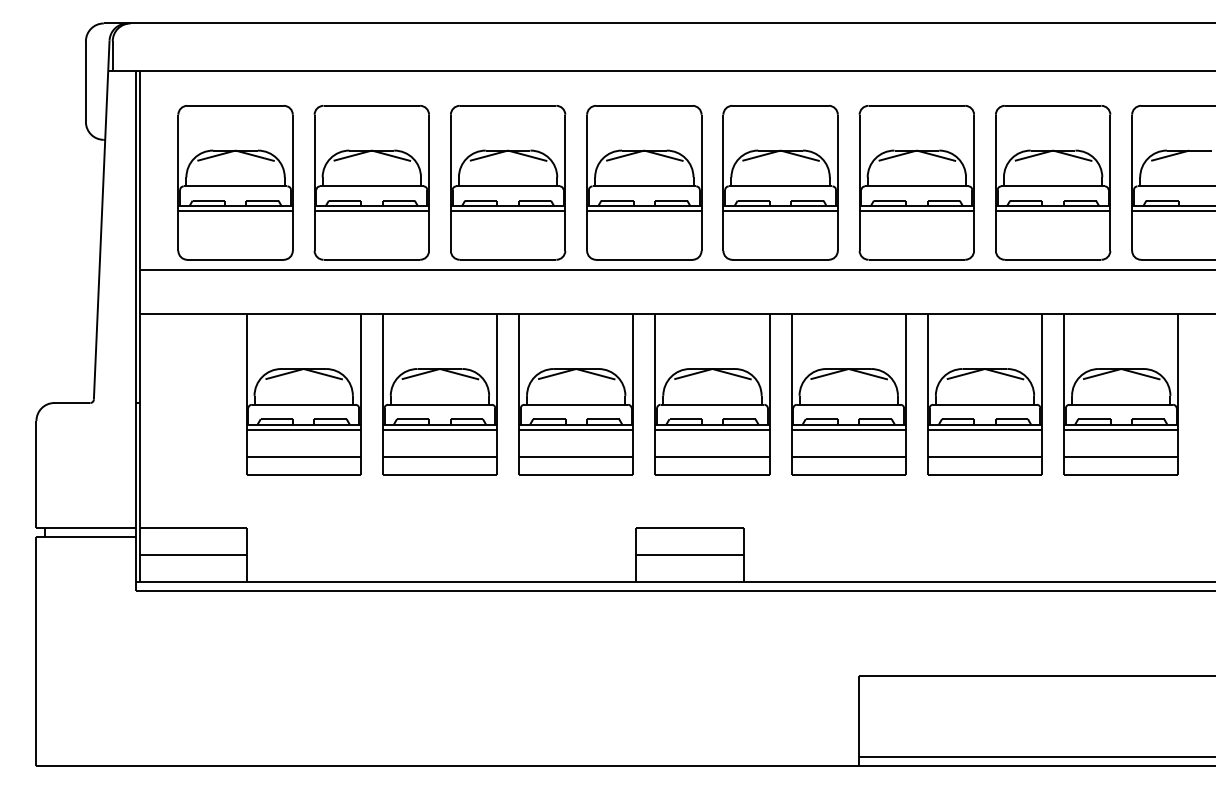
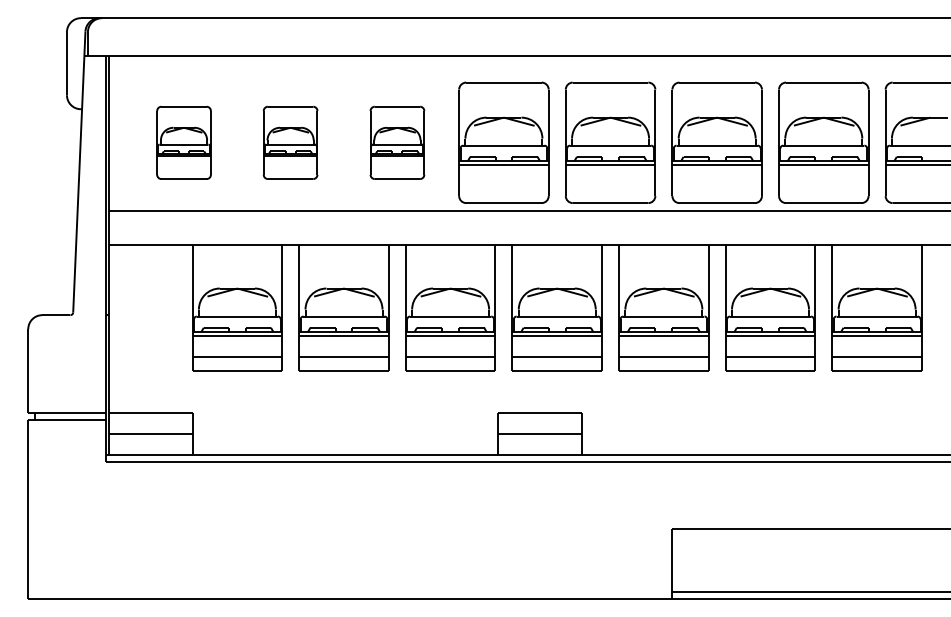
part: (235, 182) -> (184, 142), size x0.6
part: (371, 182) -> (290, 142), size x0.6
part: (508, 182) -> (397, 142), size x0.6

